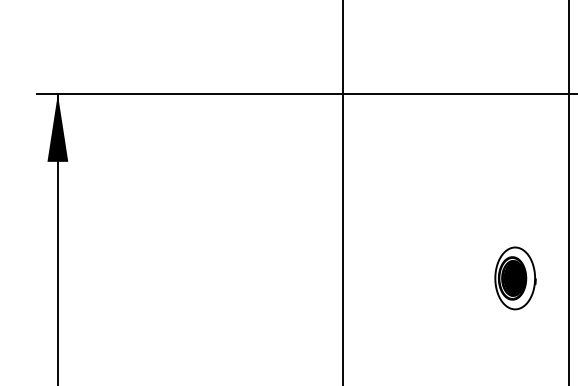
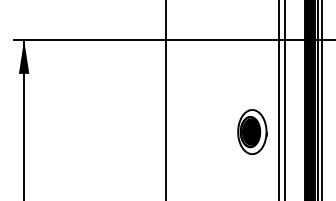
part: (515, 277) -> (252, 131), size x1.43

